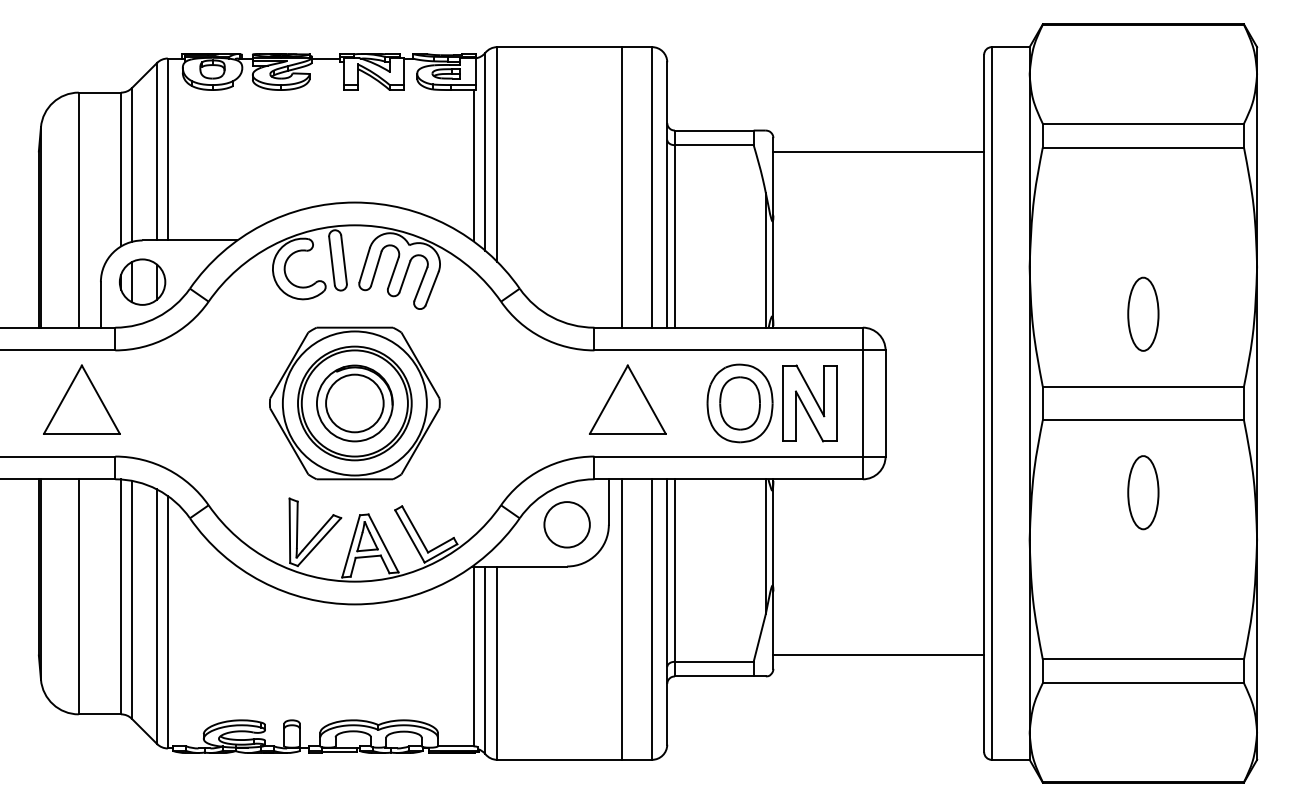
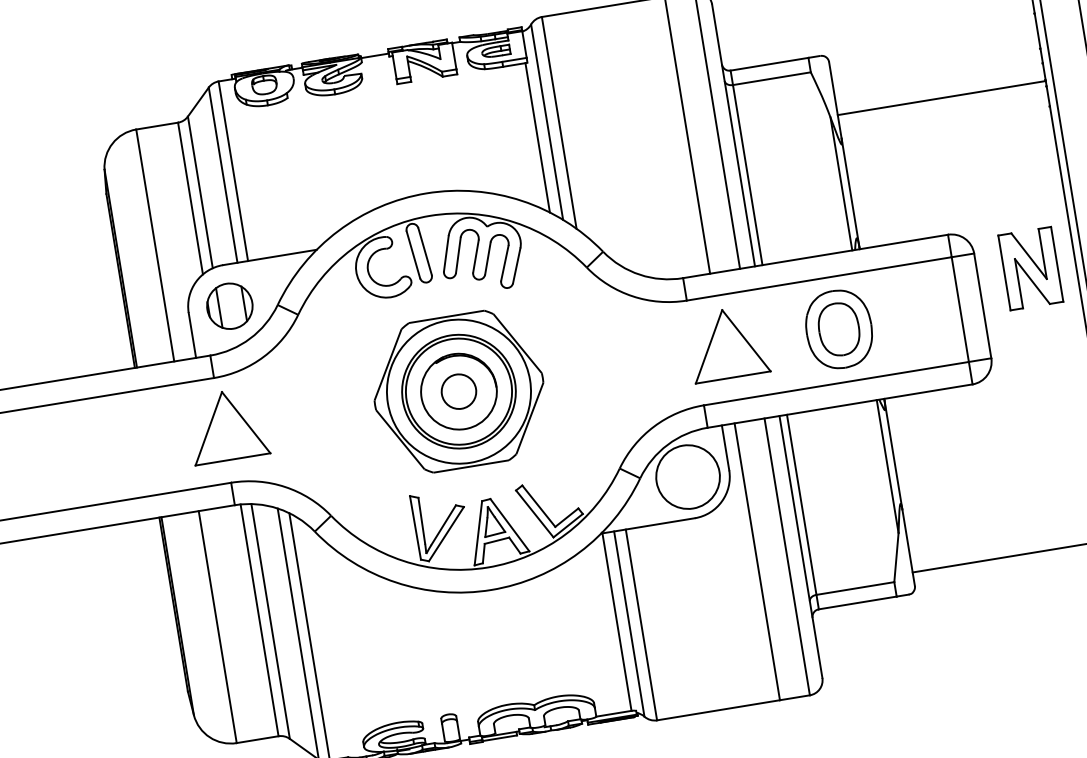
line: (878, 151) -> (941, 97), moved
part: (81, 399) -> (227, 425), moved
circle: (354, 403) -> (458, 391), size x0.6
part: (809, 403) -> (1030, 268), moved
circle: (566, 524) -> (687, 476), size x1.4

